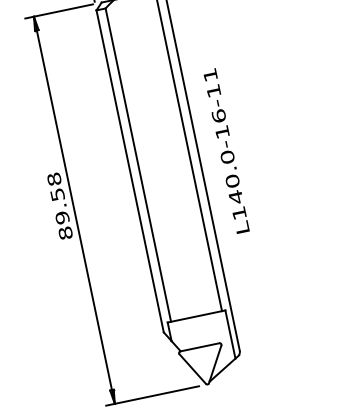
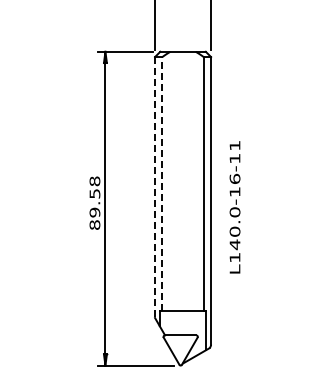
text: (225, 151) -> (234, 207), moved
line: (138, 165) -> (162, 184), solid -> dashed
line: (130, 172) -> (155, 188), solid -> dashed

